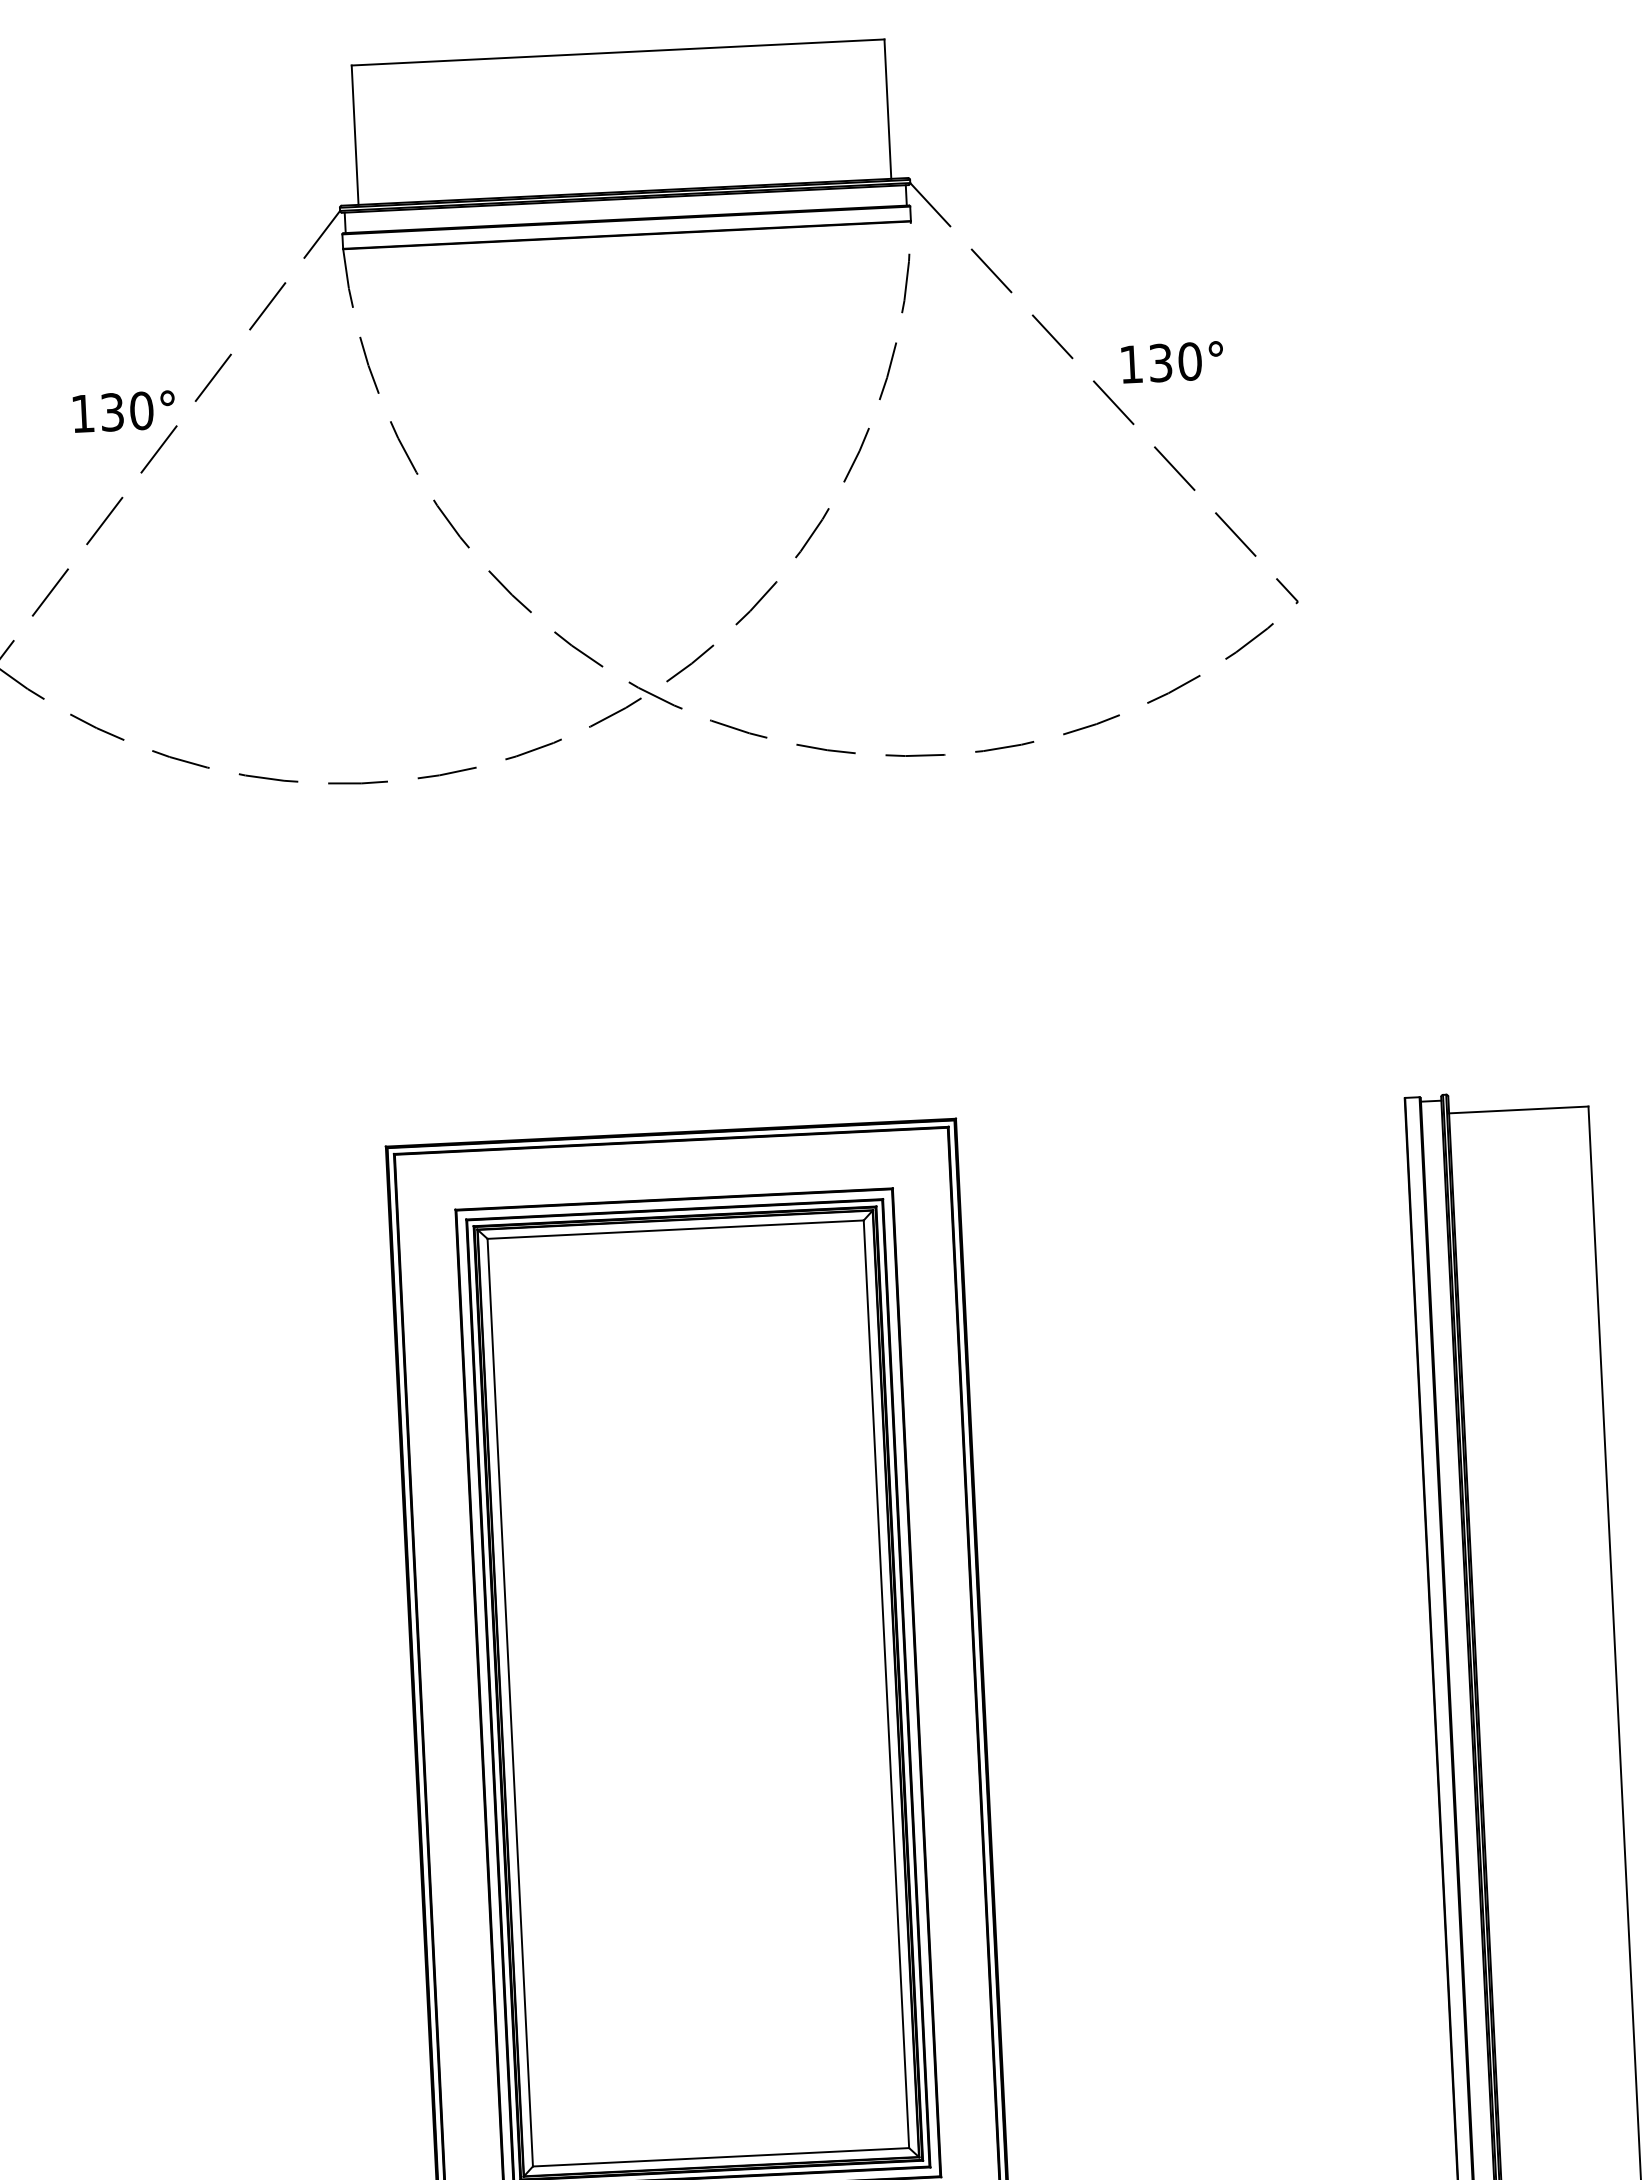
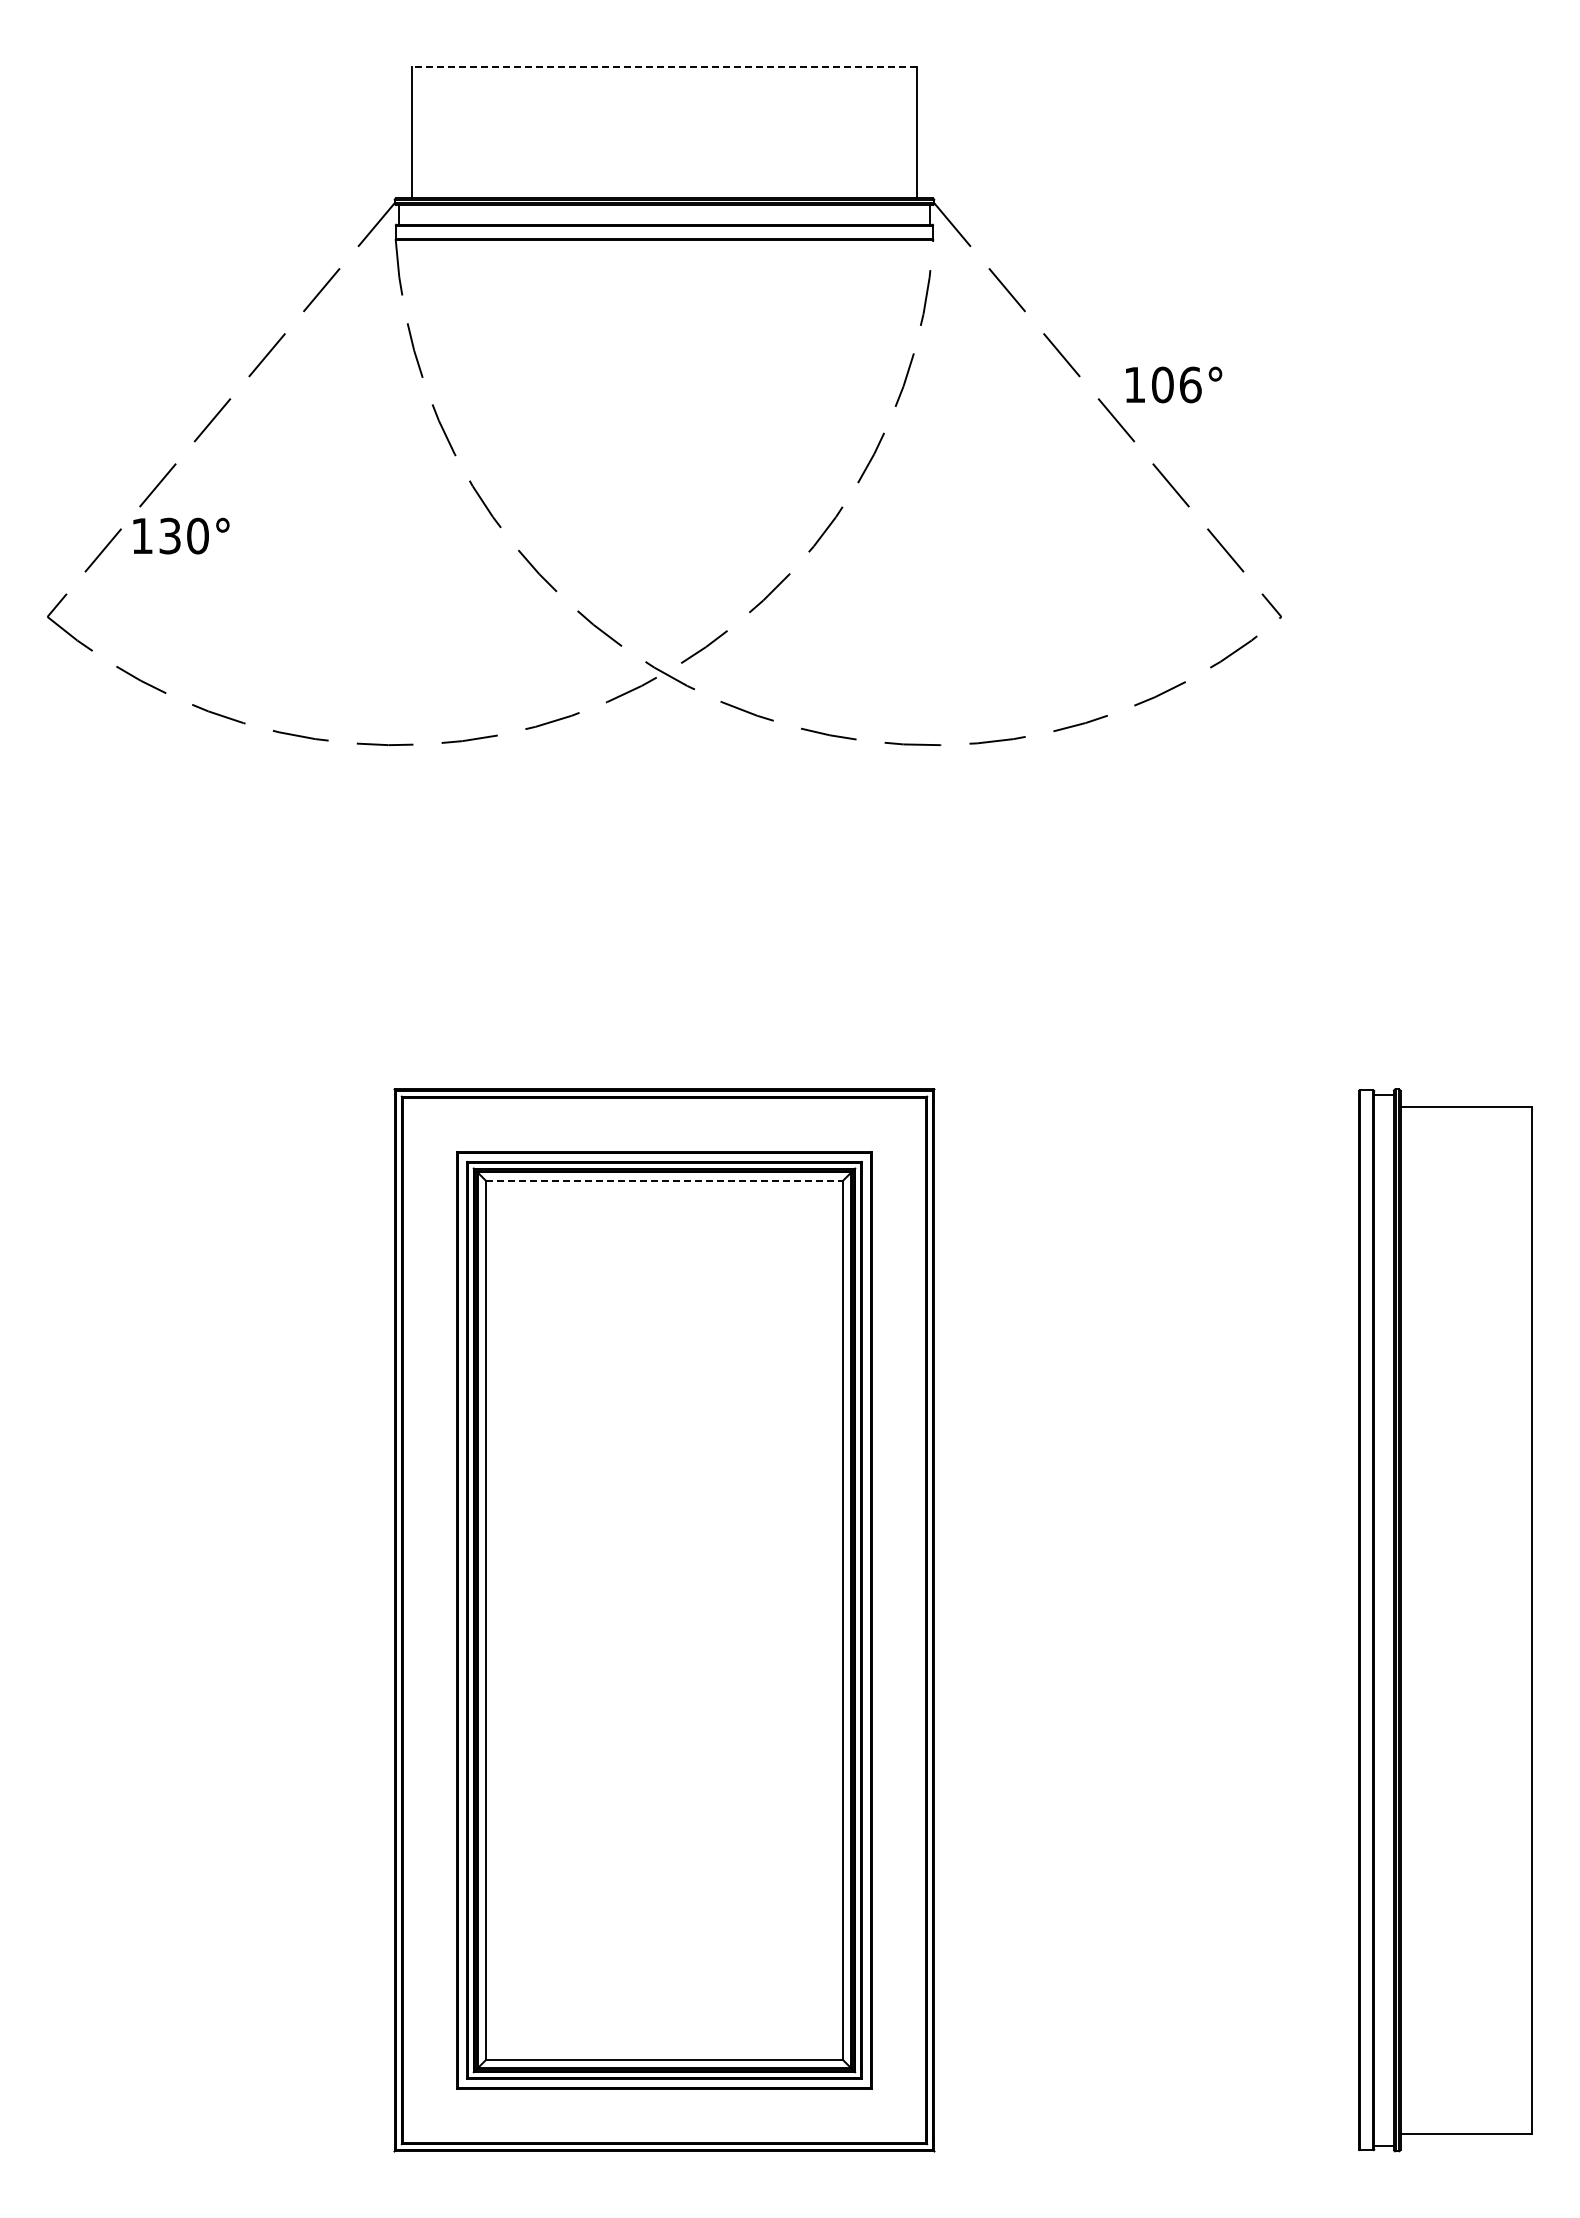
line: (618, 52) -> (664, 66), solid -> dashed
text: (1175, 361) -> (1176, 384), 130° -> 106°
text: (124, 411) -> (181, 535), moved
line: (675, 1229) -> (664, 1181), solid -> dashed

